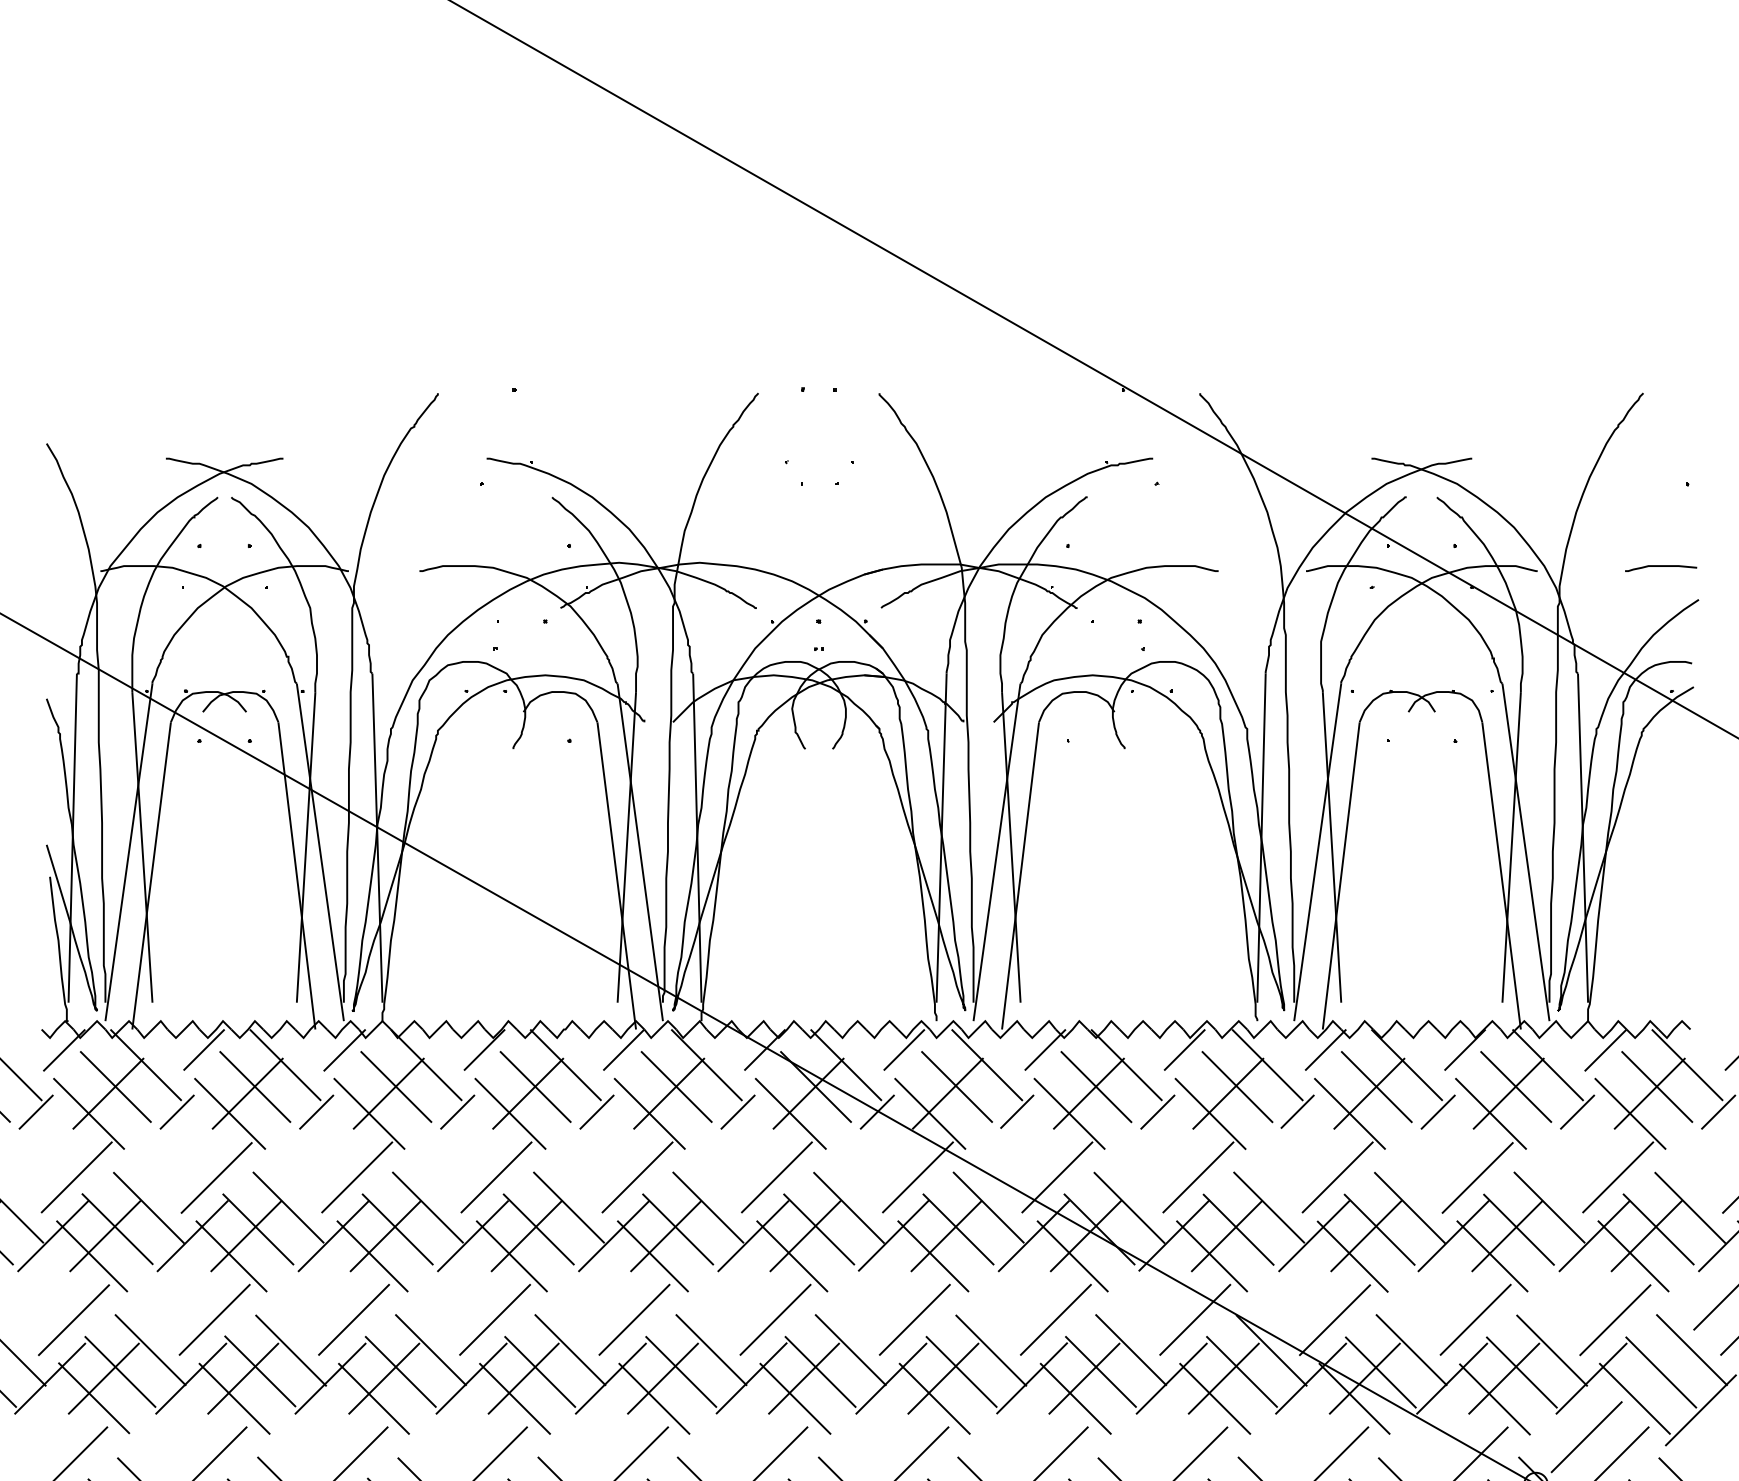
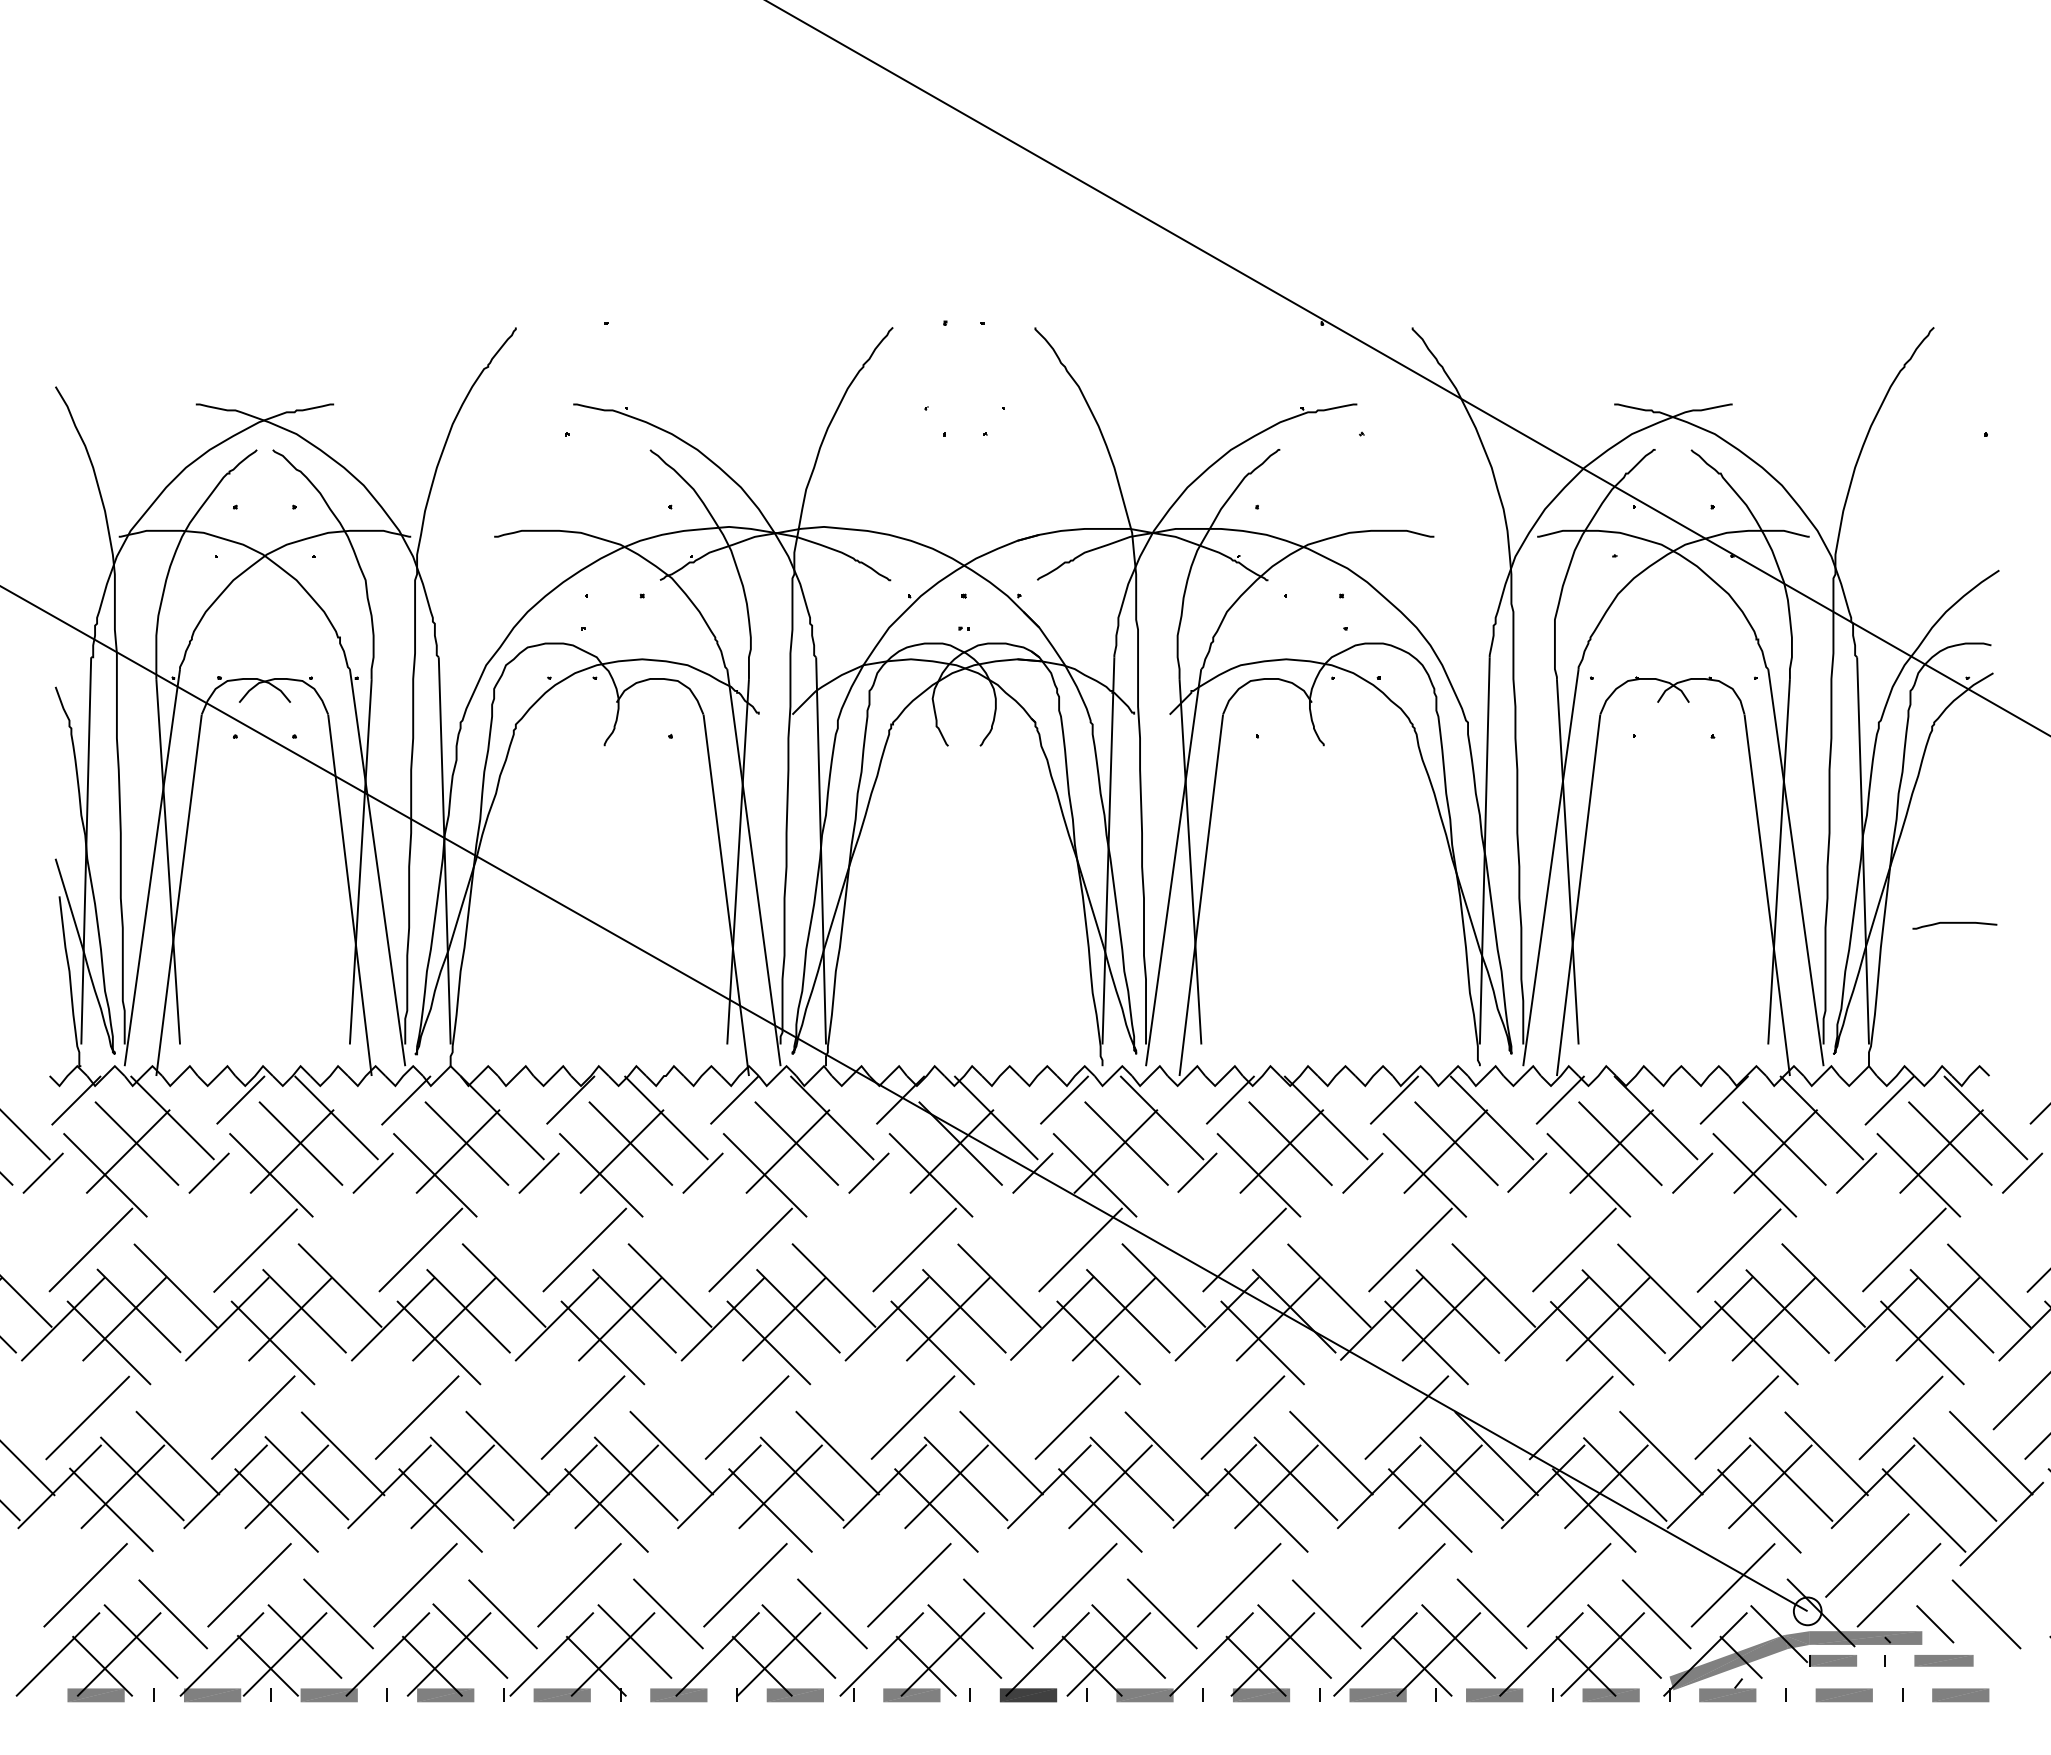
curve: (1660, 566) -> (1954, 923), moved

